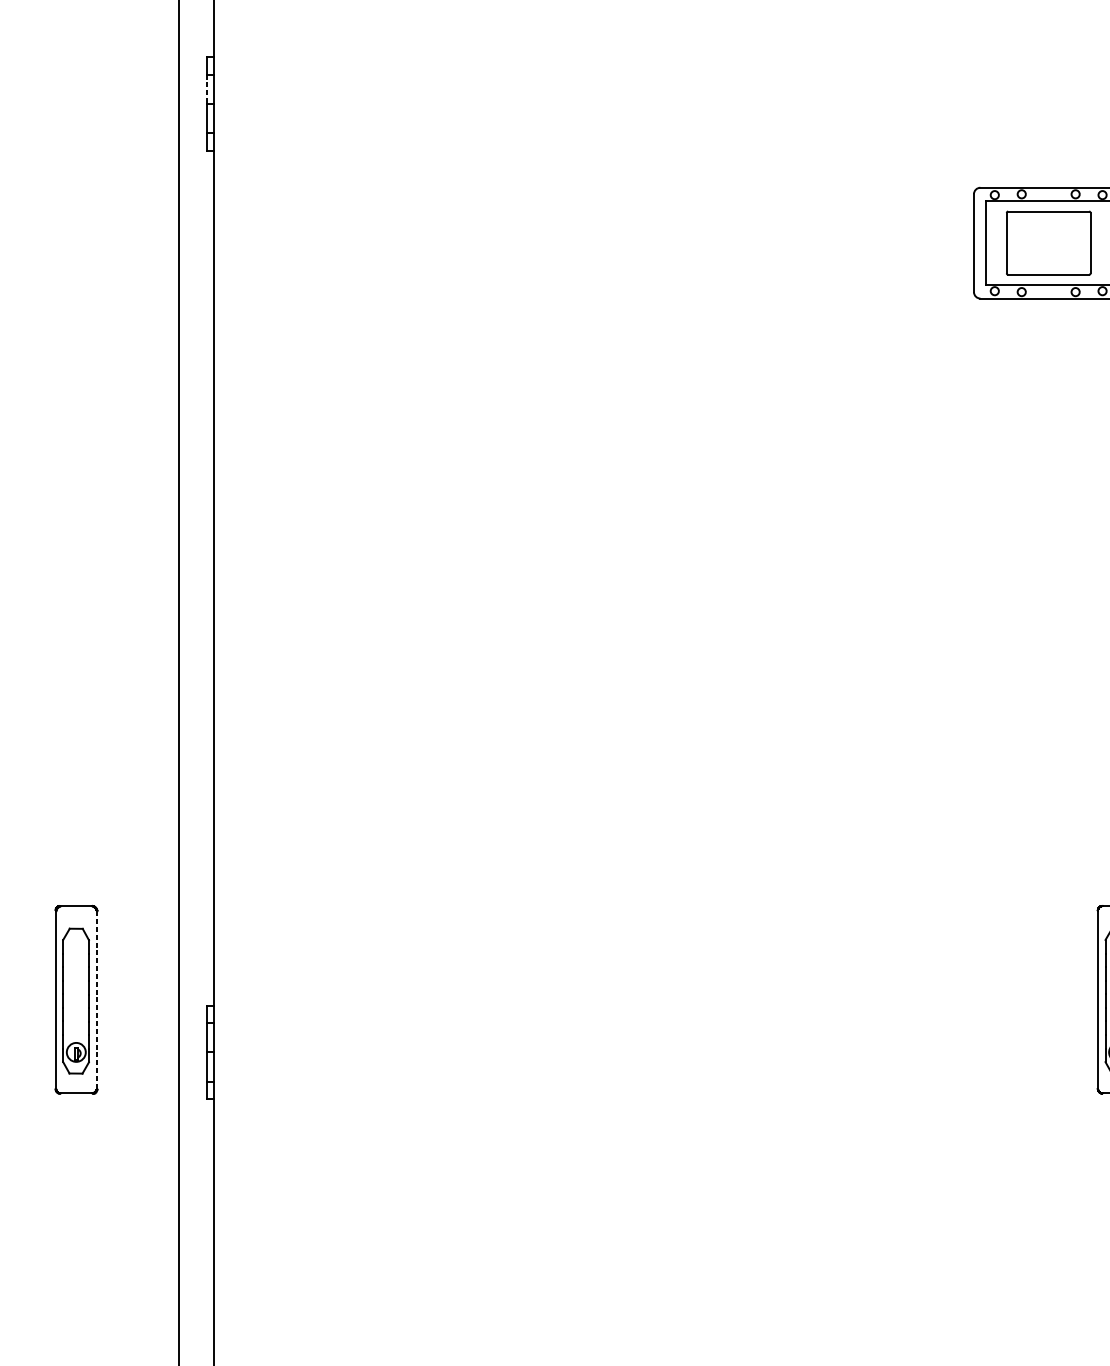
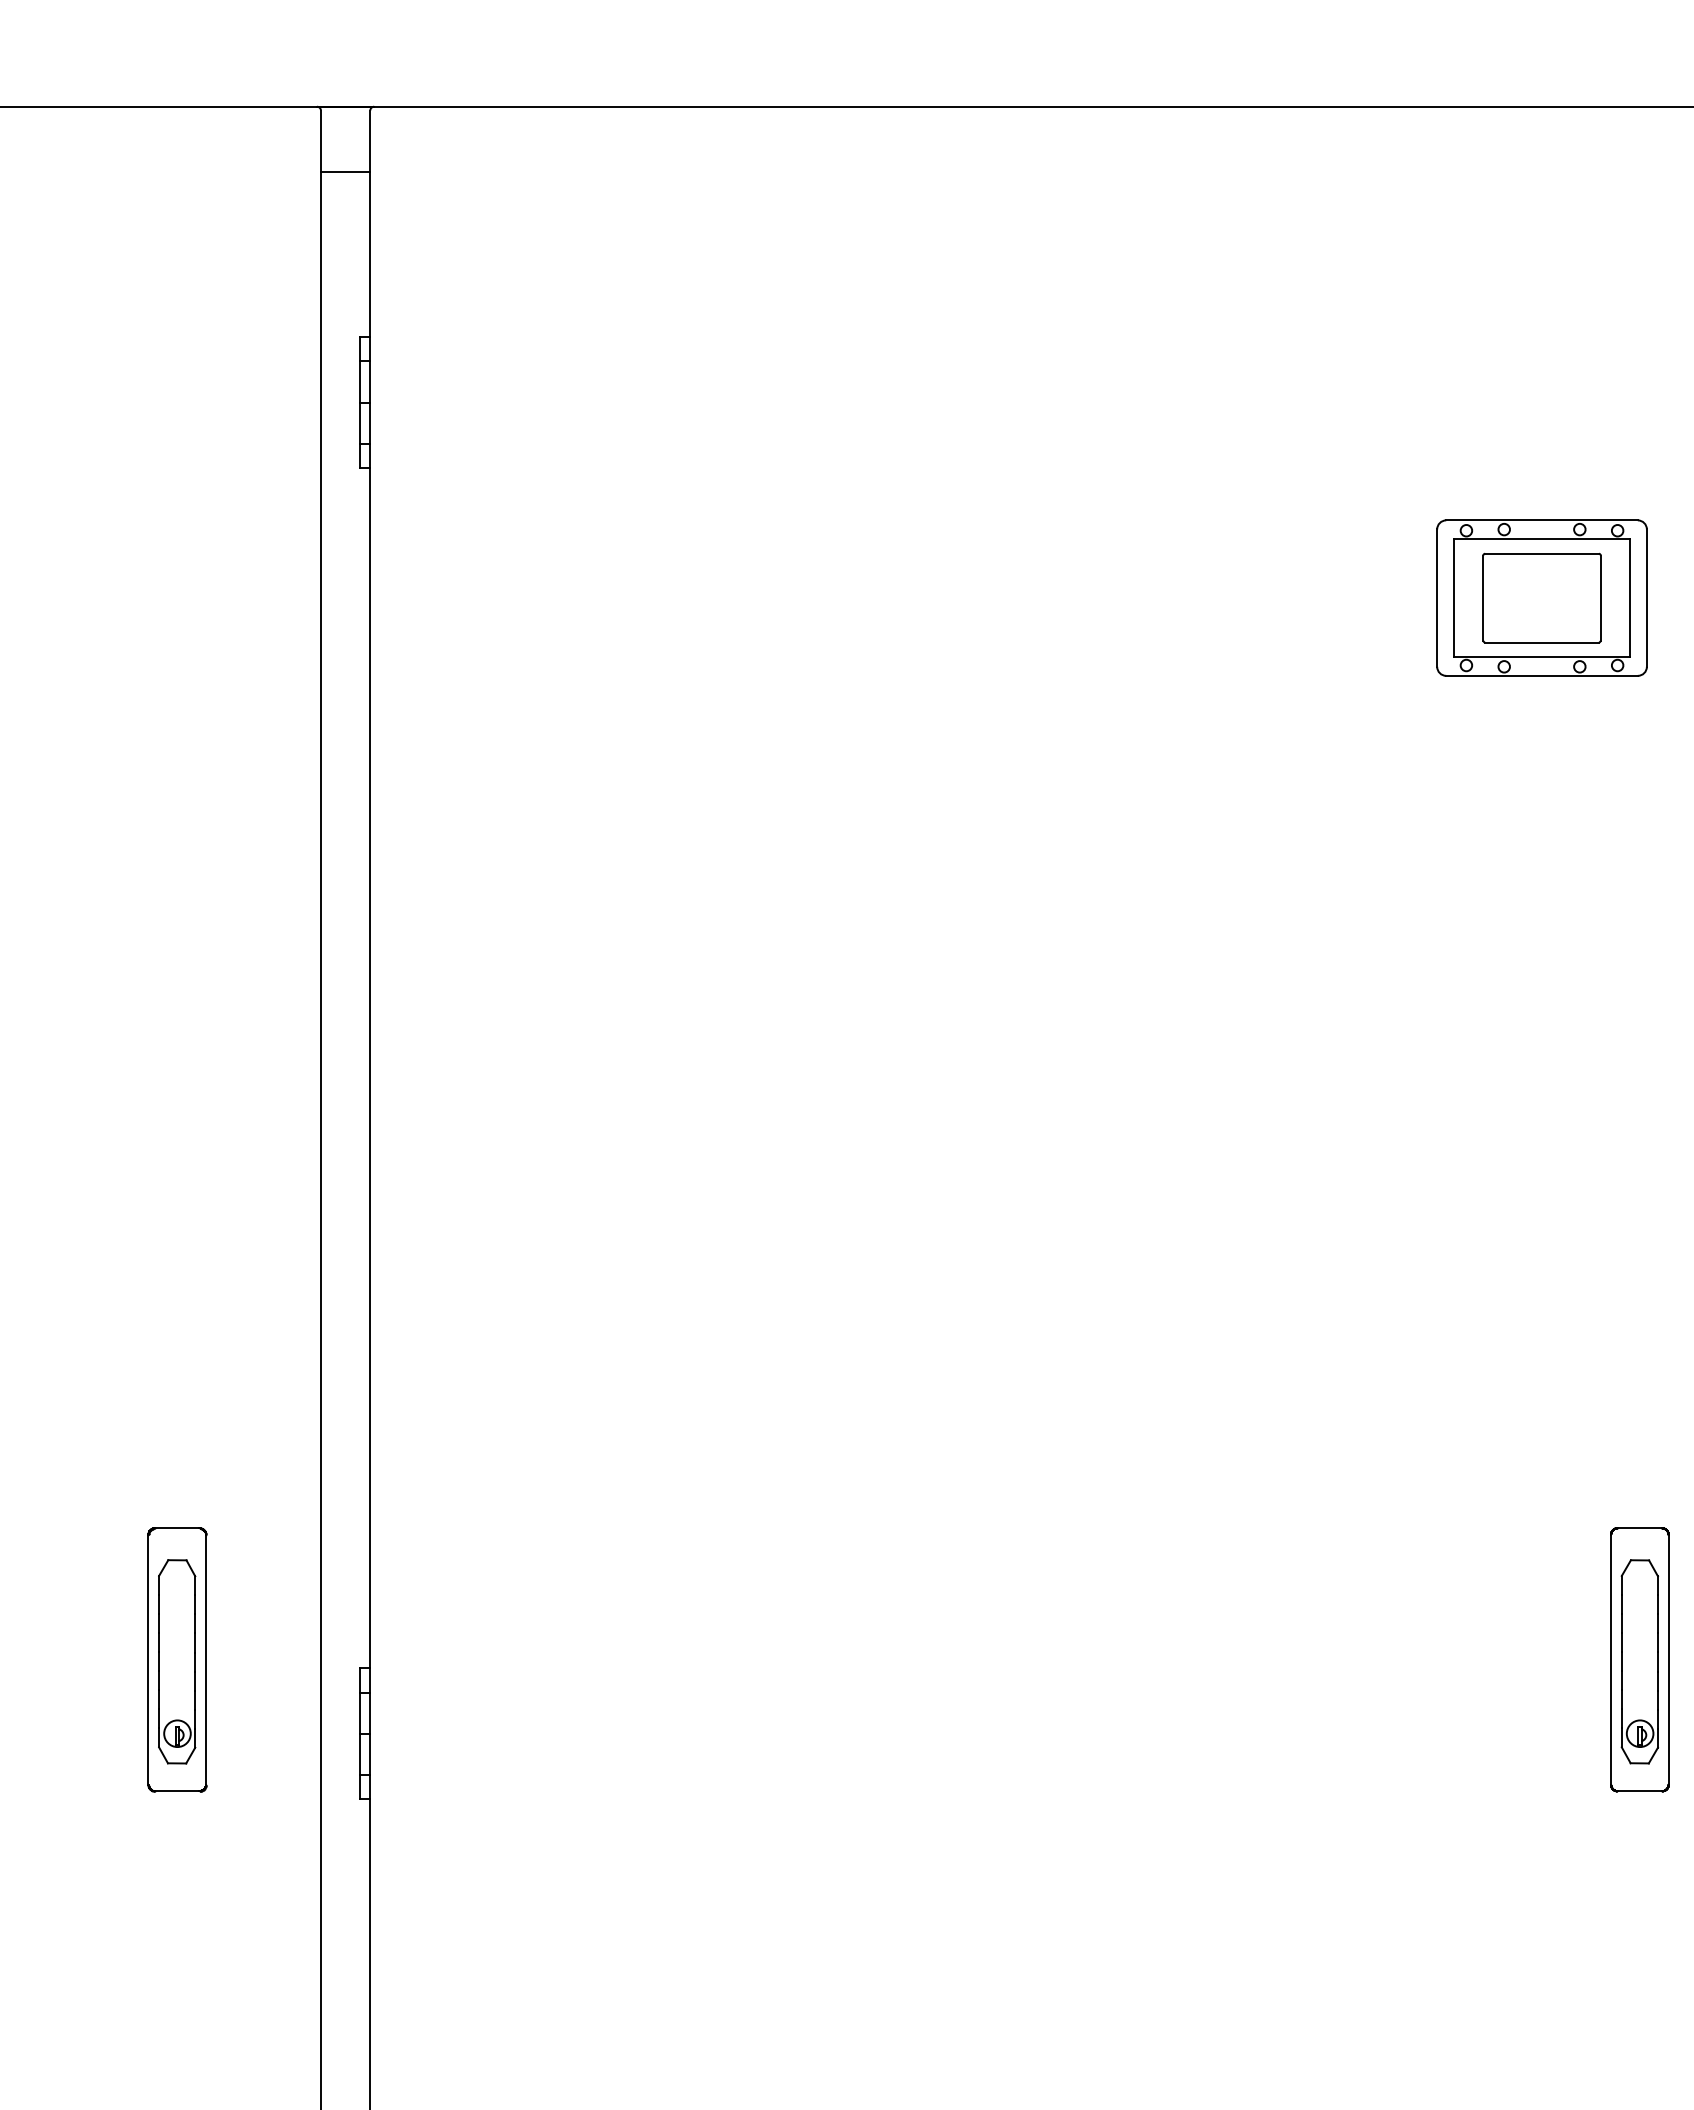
line: (206, 89) -> (360, 382), dashed -> solid
line: (96, 999) -> (205, 1659), dashed -> solid

